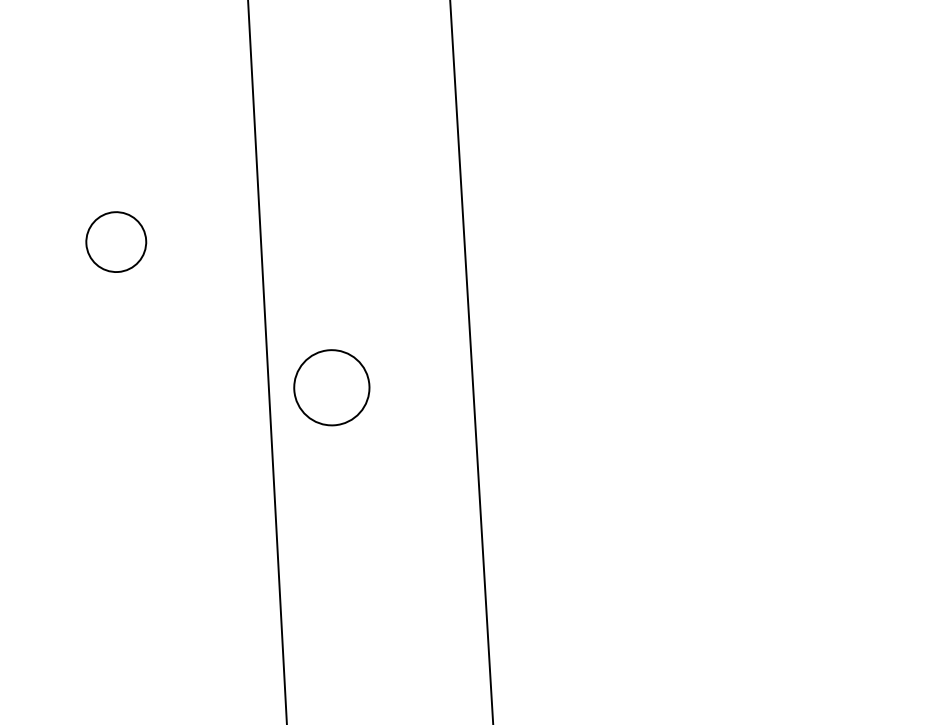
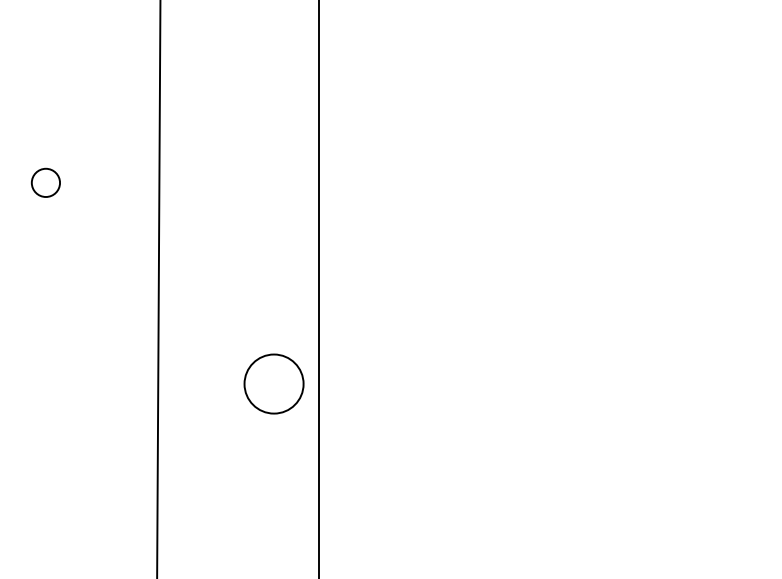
circle: (115, 241) -> (45, 182), size x0.6
circle: (331, 387) -> (273, 383), moved

